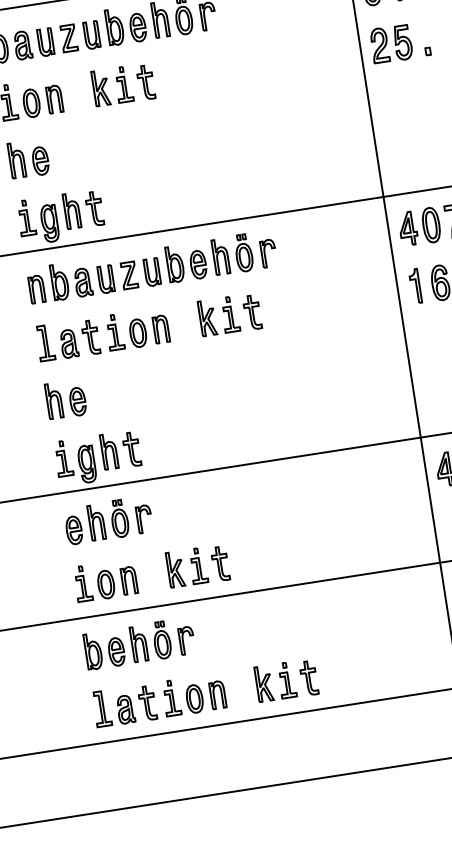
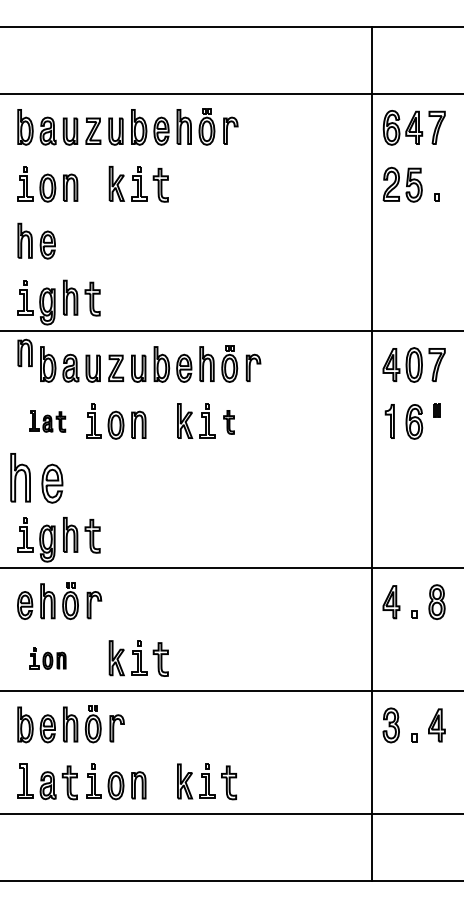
part: (36, 288) -> (24, 352), moved
part: (251, 312) -> (228, 422), size x0.7
part: (68, 340) -> (47, 421), size x0.6
part: (65, 399) -> (36, 478), size x1.4
part: (105, 580) -> (47, 658), size x0.6

